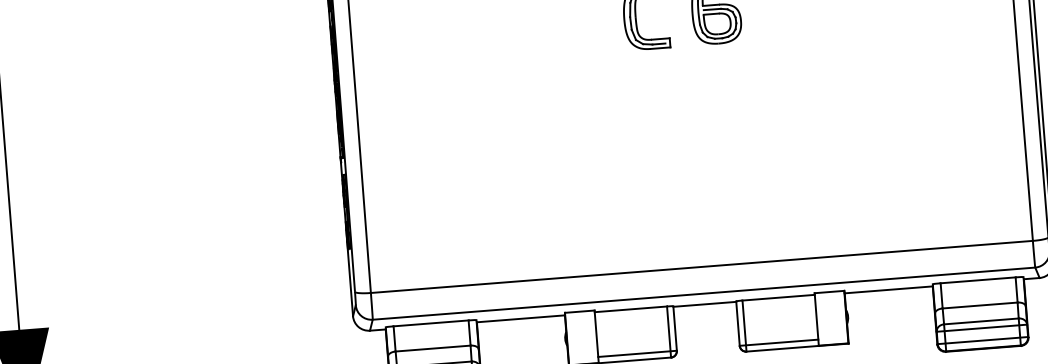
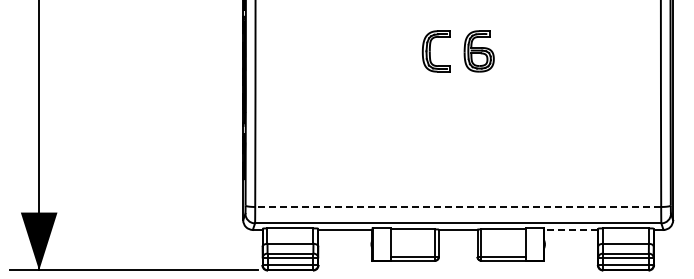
line: (702, 266) -> (458, 206), solid -> dashed
line: (887, 289) -> (570, 229), solid -> dashed

